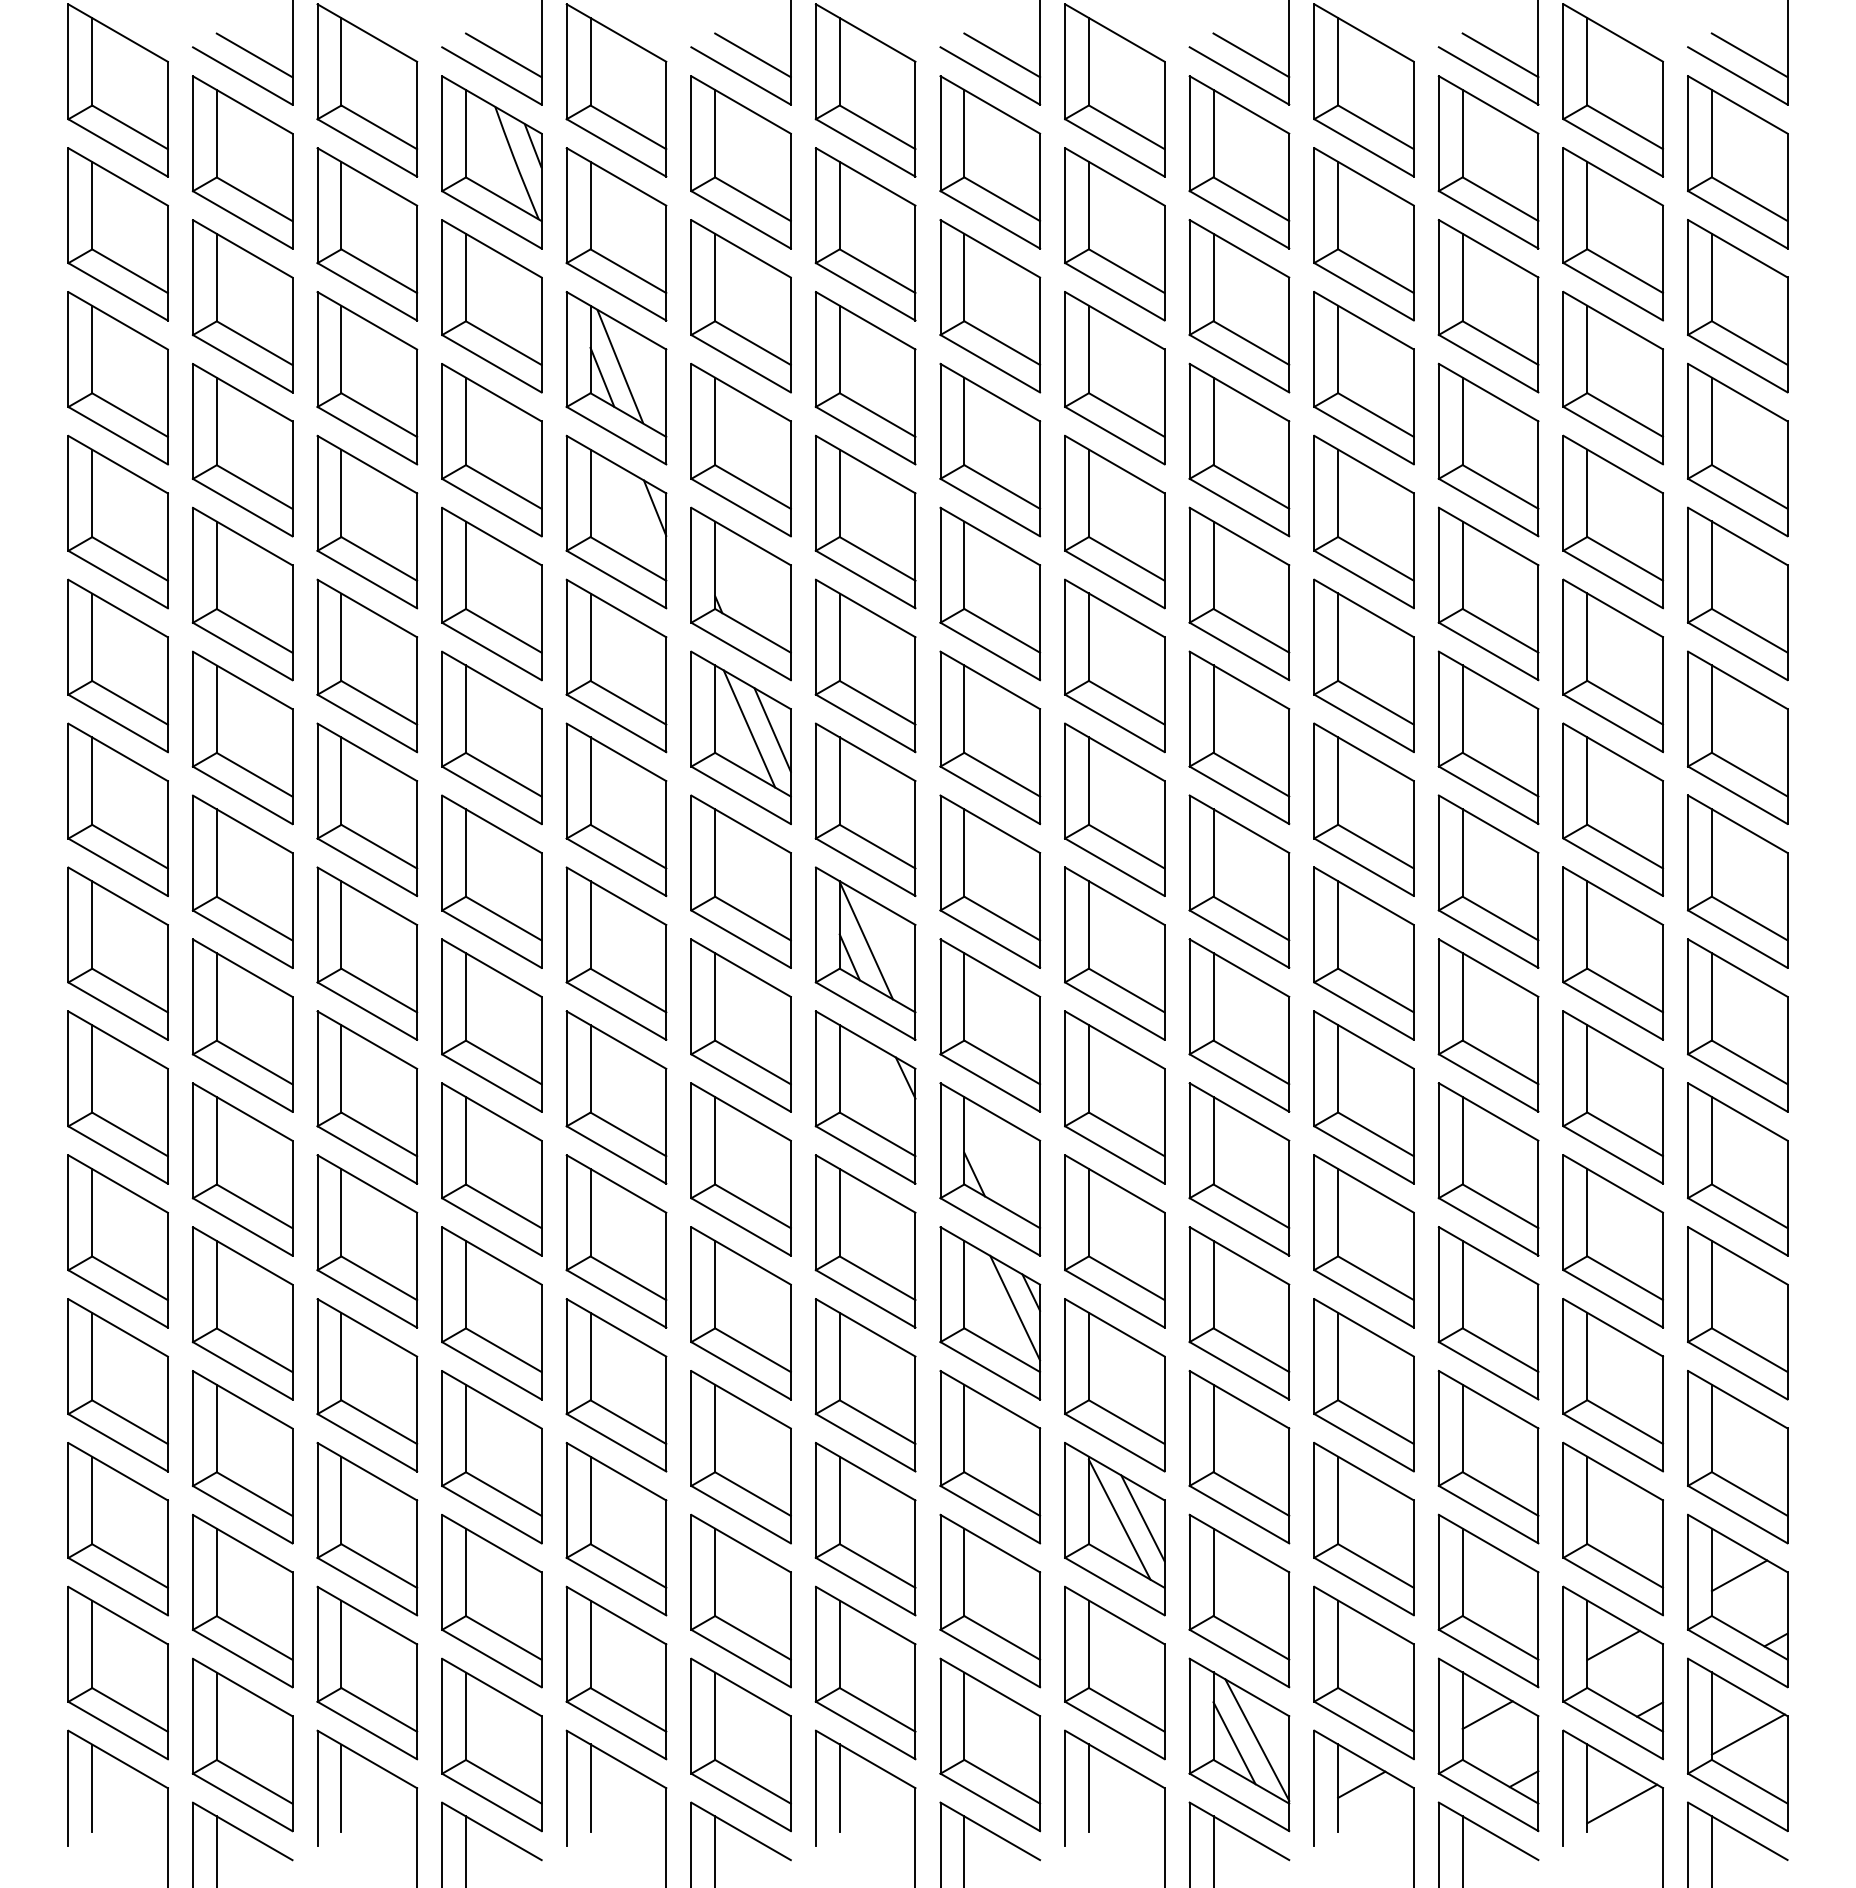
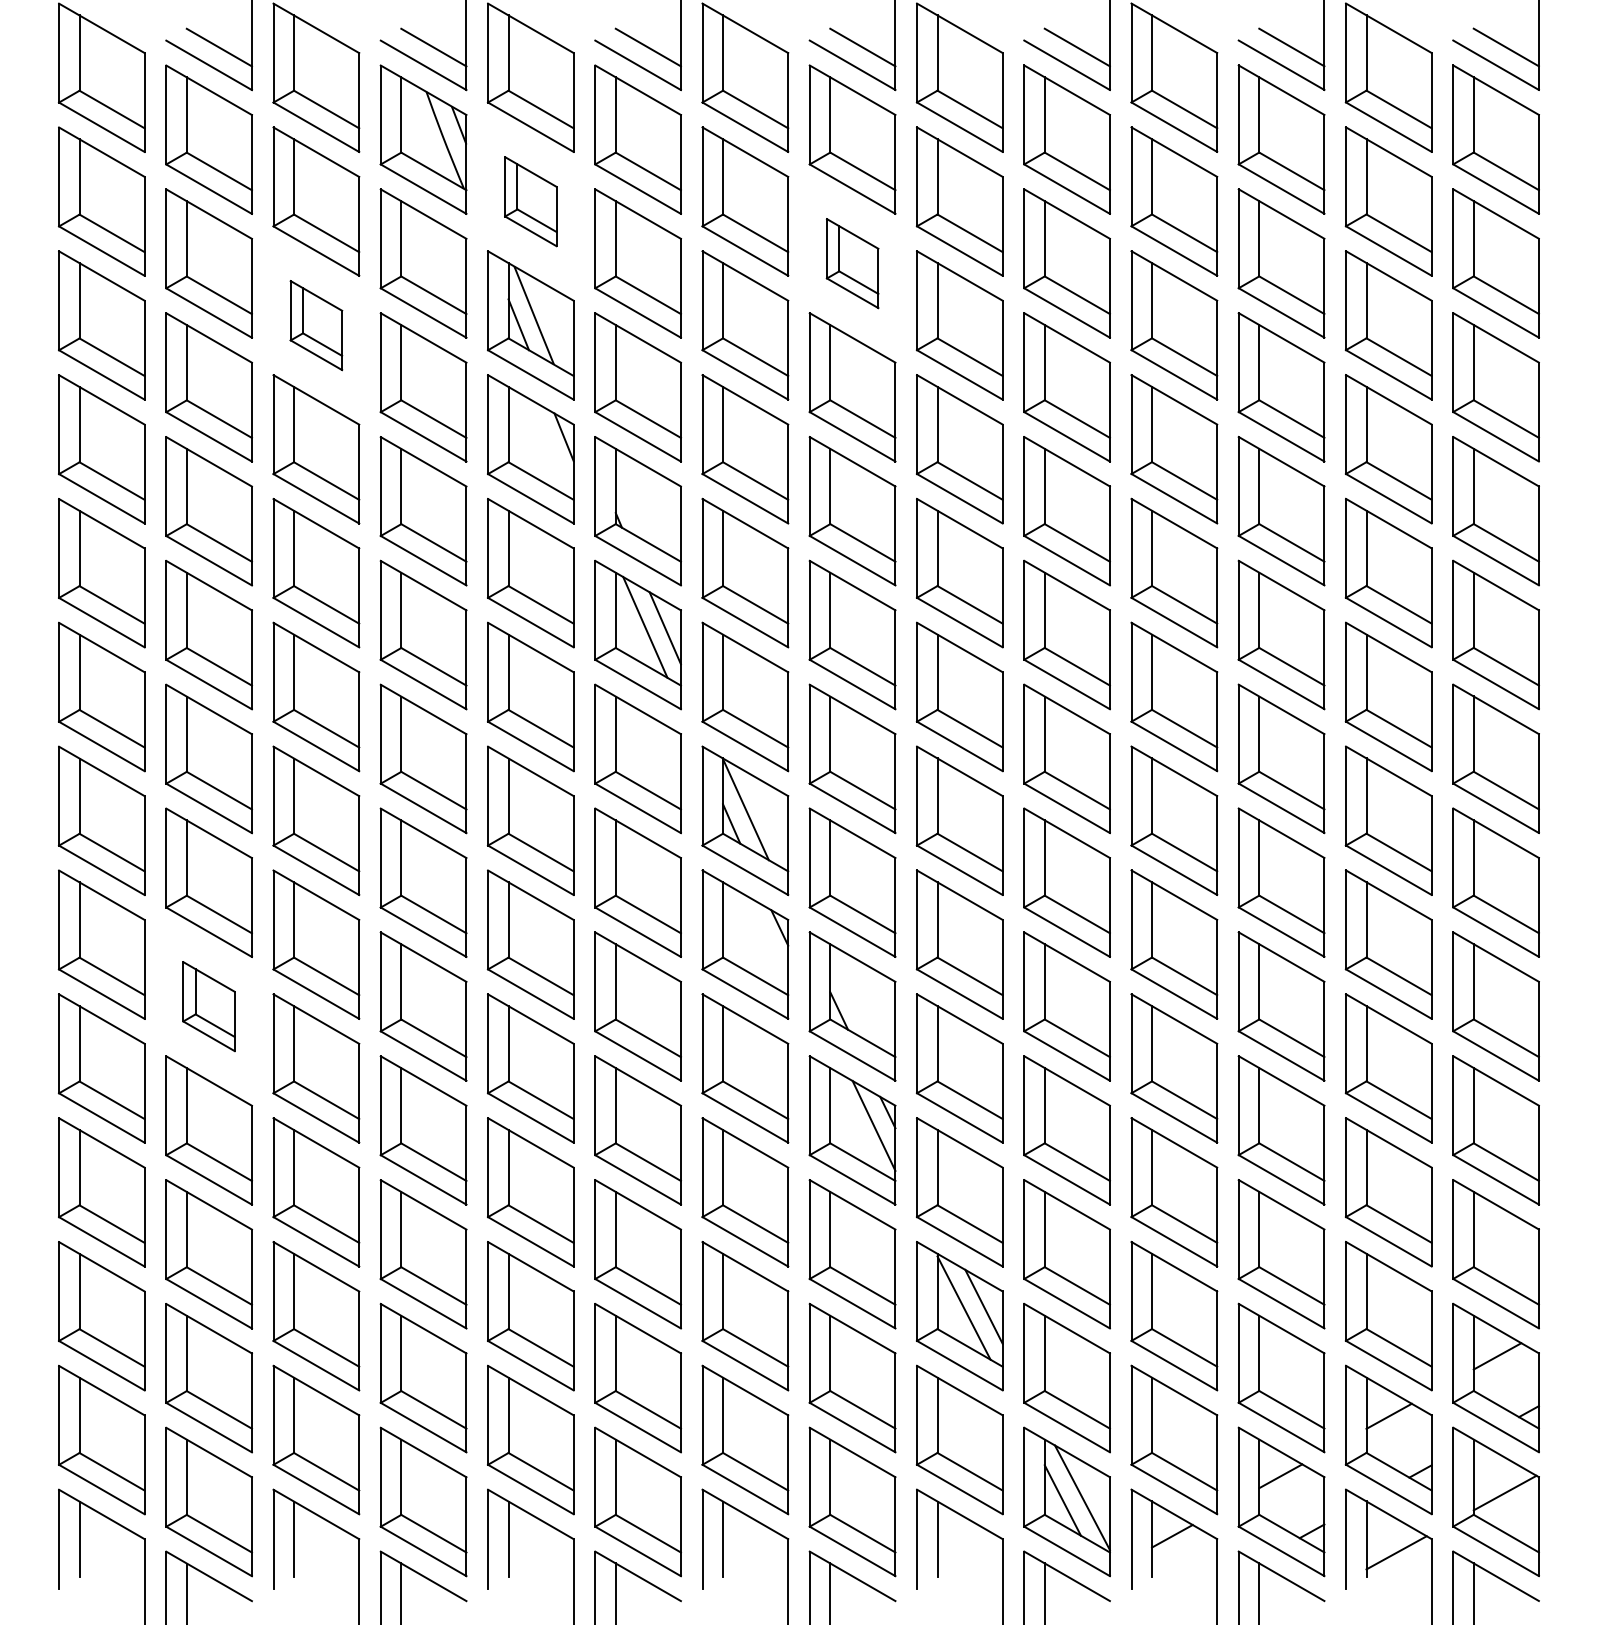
part: (616, 234) -> (530, 201), size x0.6
part: (990, 306) -> (852, 263), size x0.6
part: (367, 378) -> (316, 325), size x0.6
part: (242, 1169) -> (208, 1006), size x0.6

